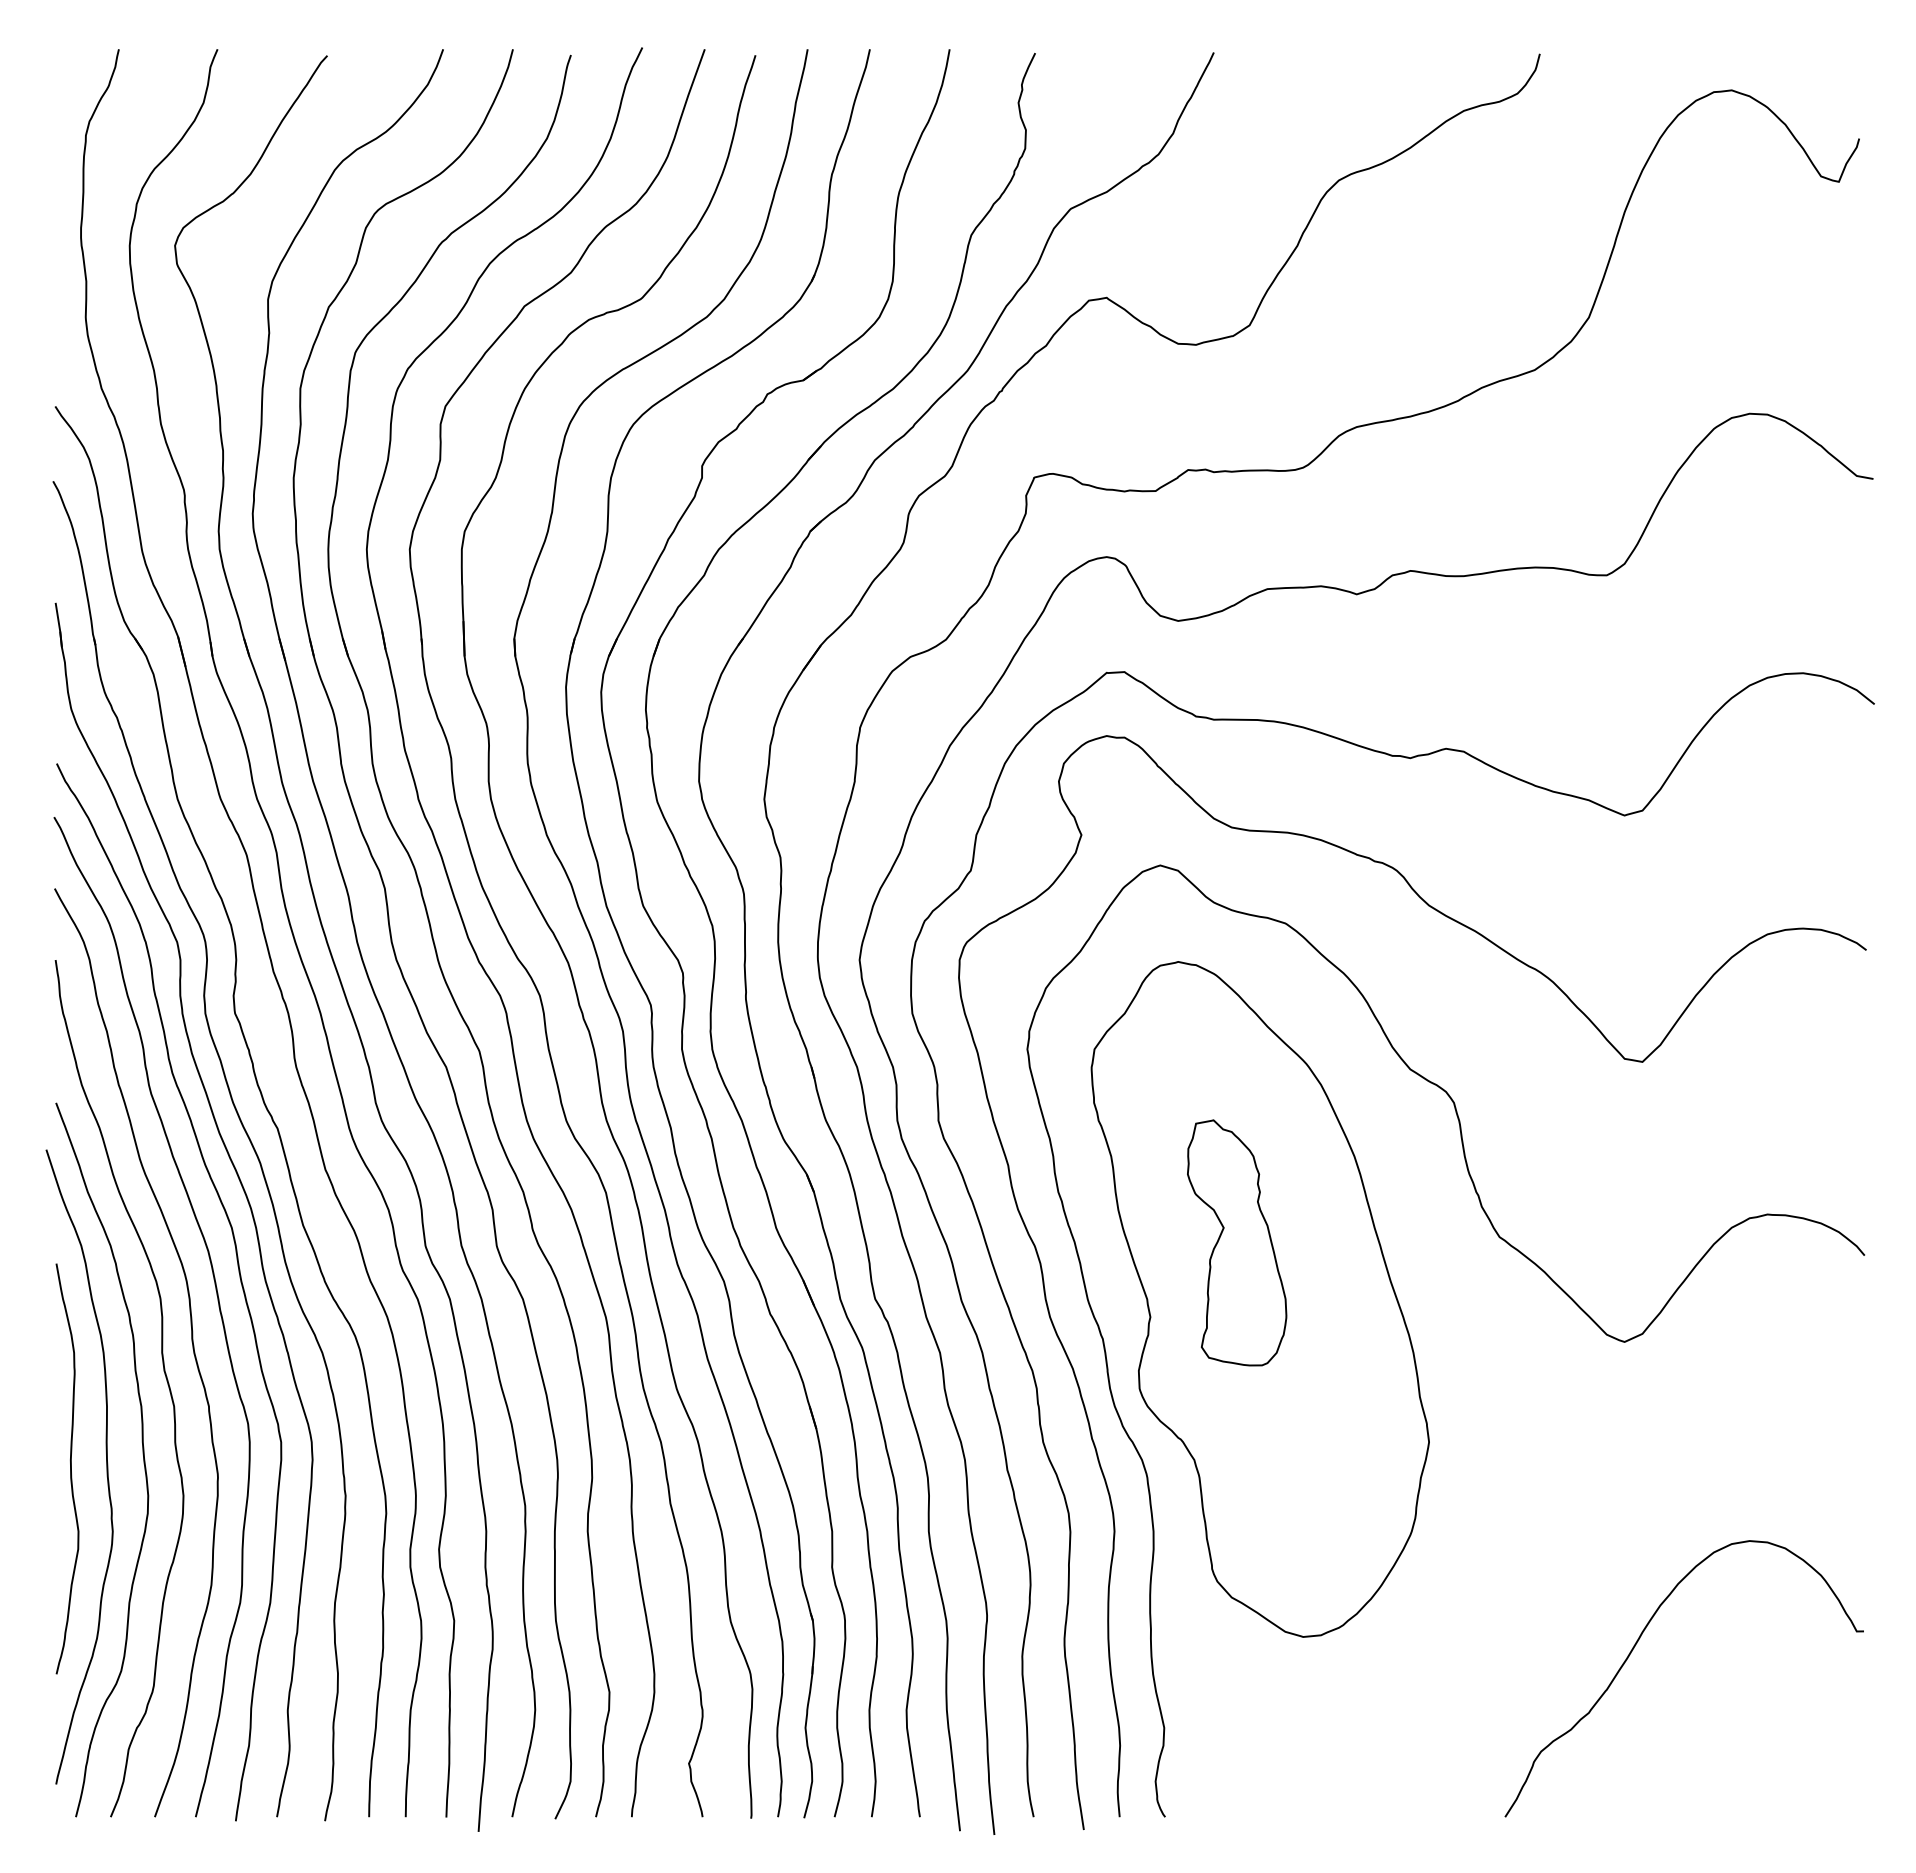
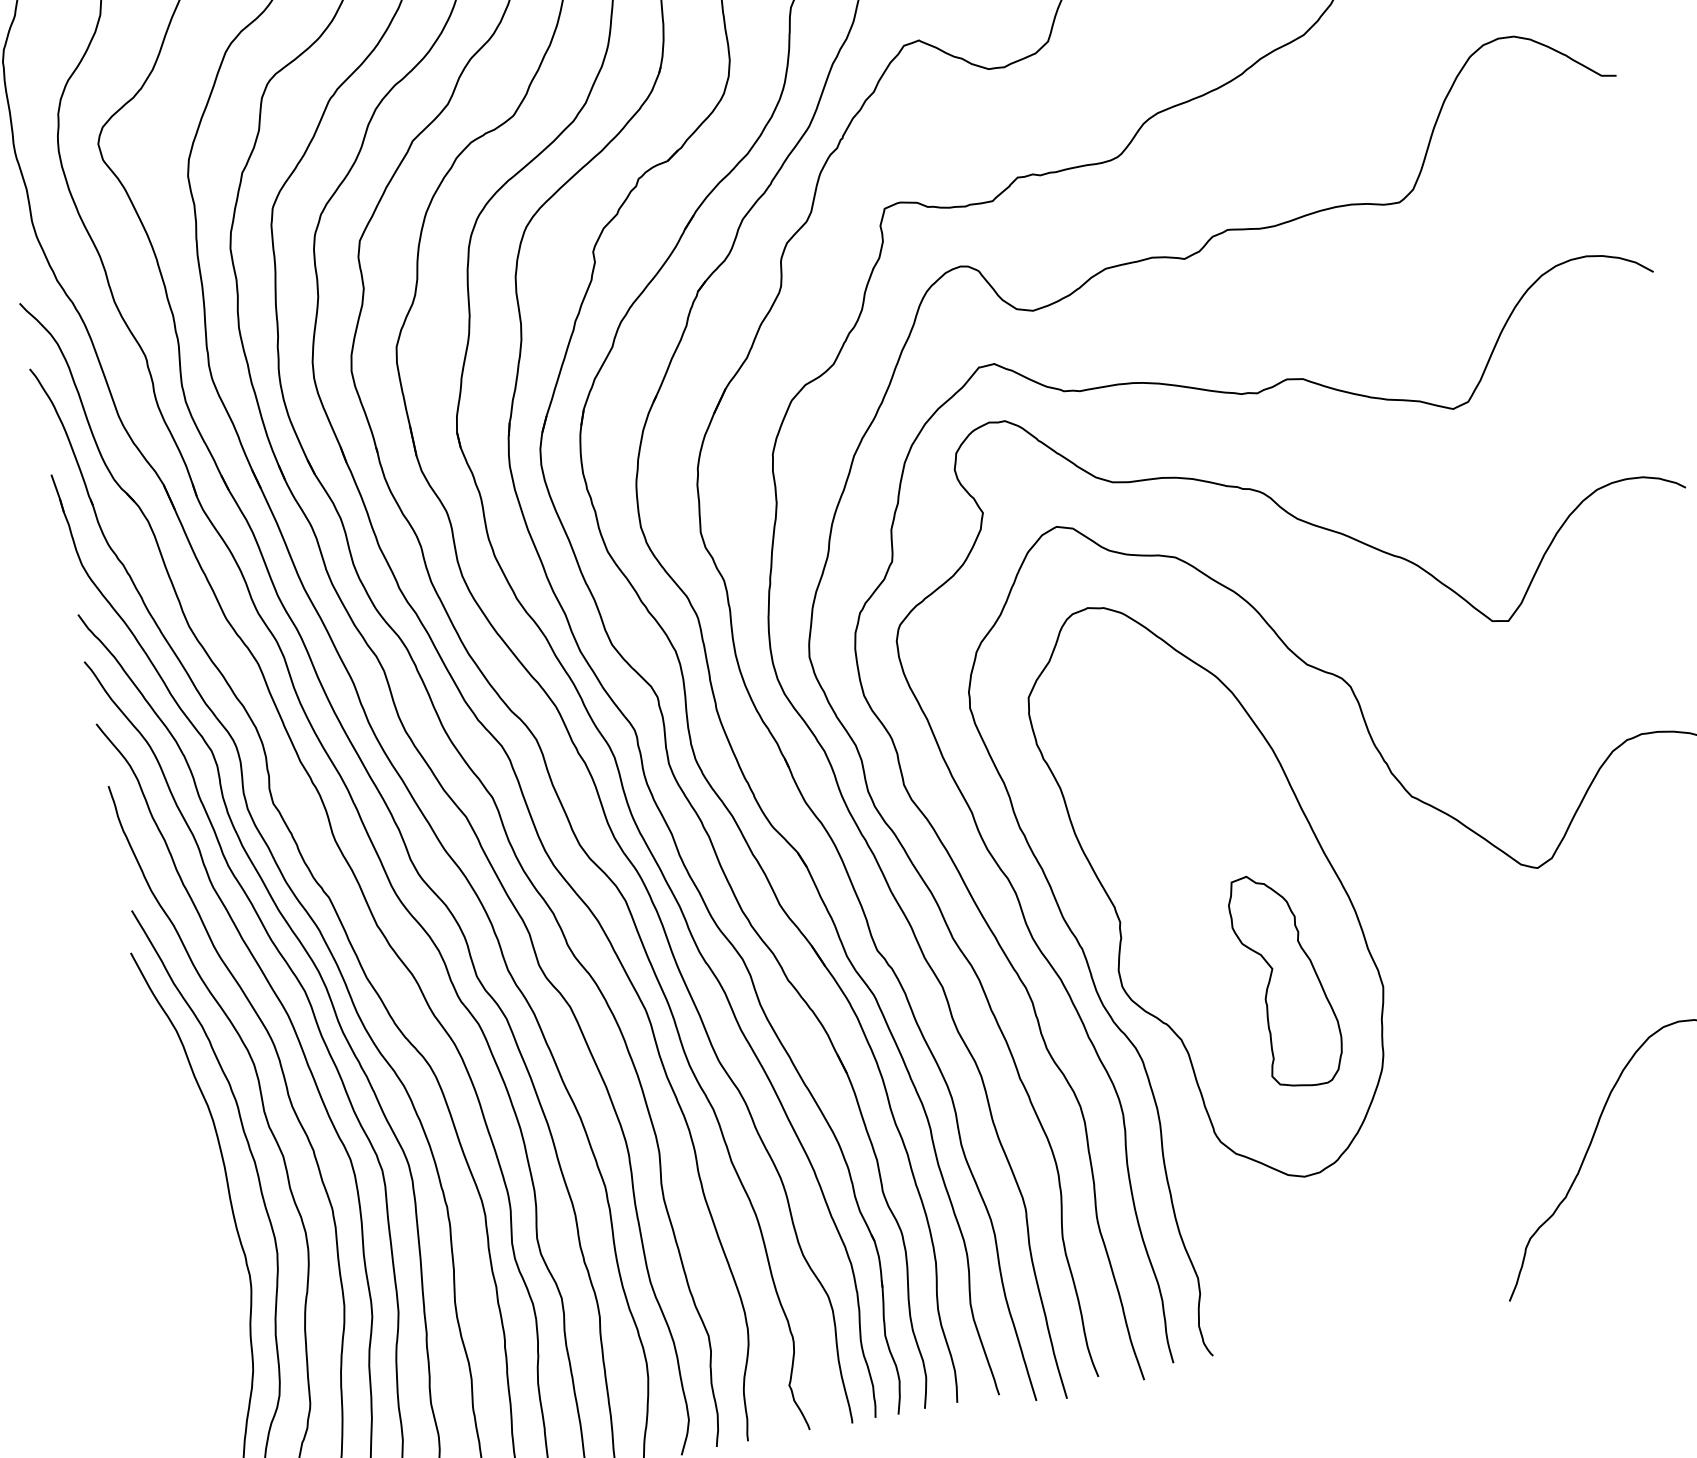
part: (1237, 1242) -> (1286, 979), moved
curve: (70, 1468) -> (202, 1227), removed

